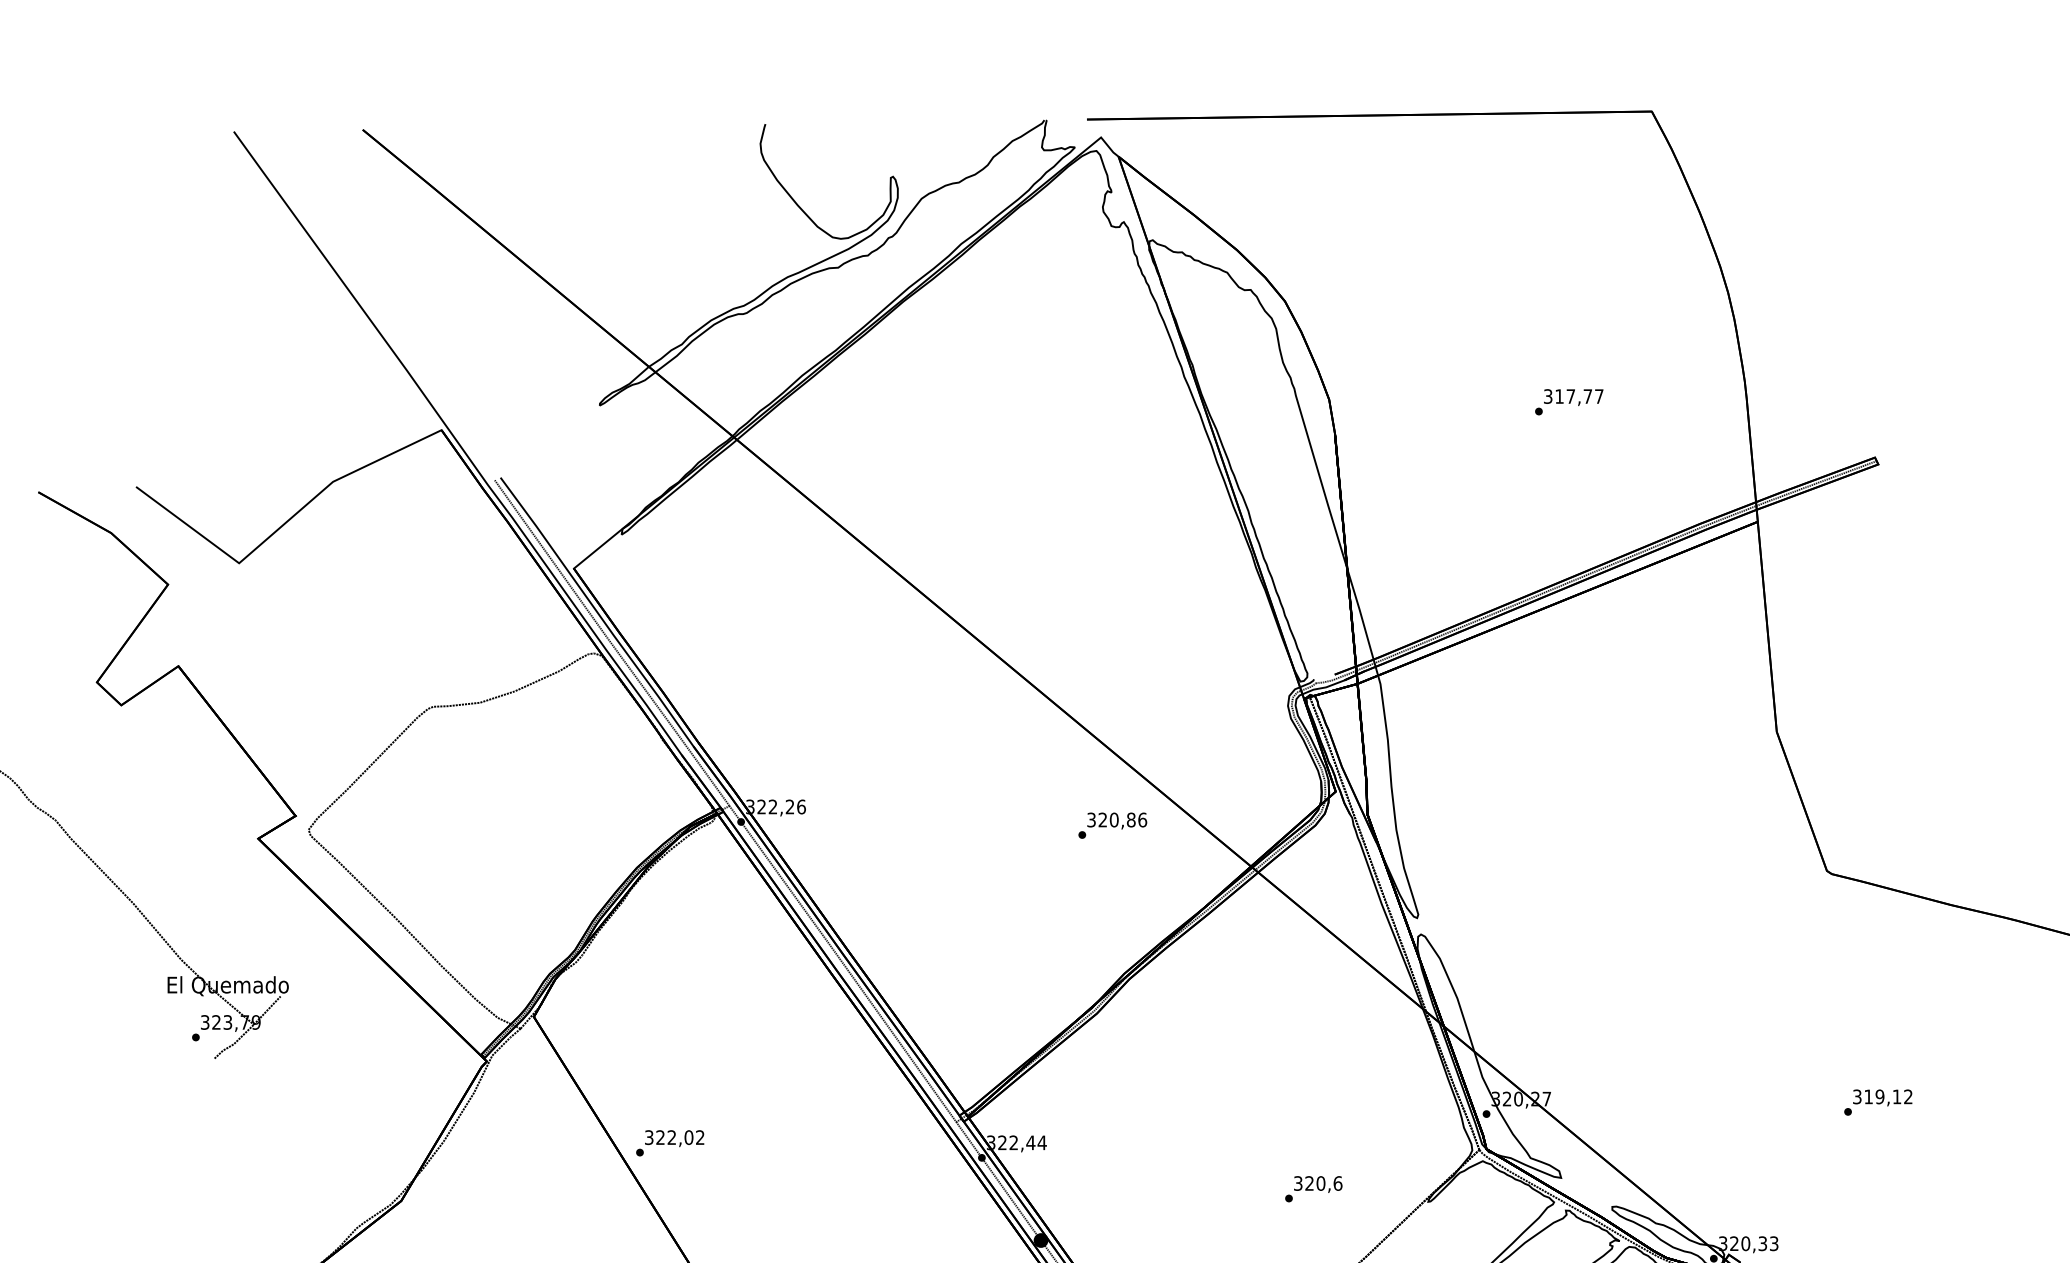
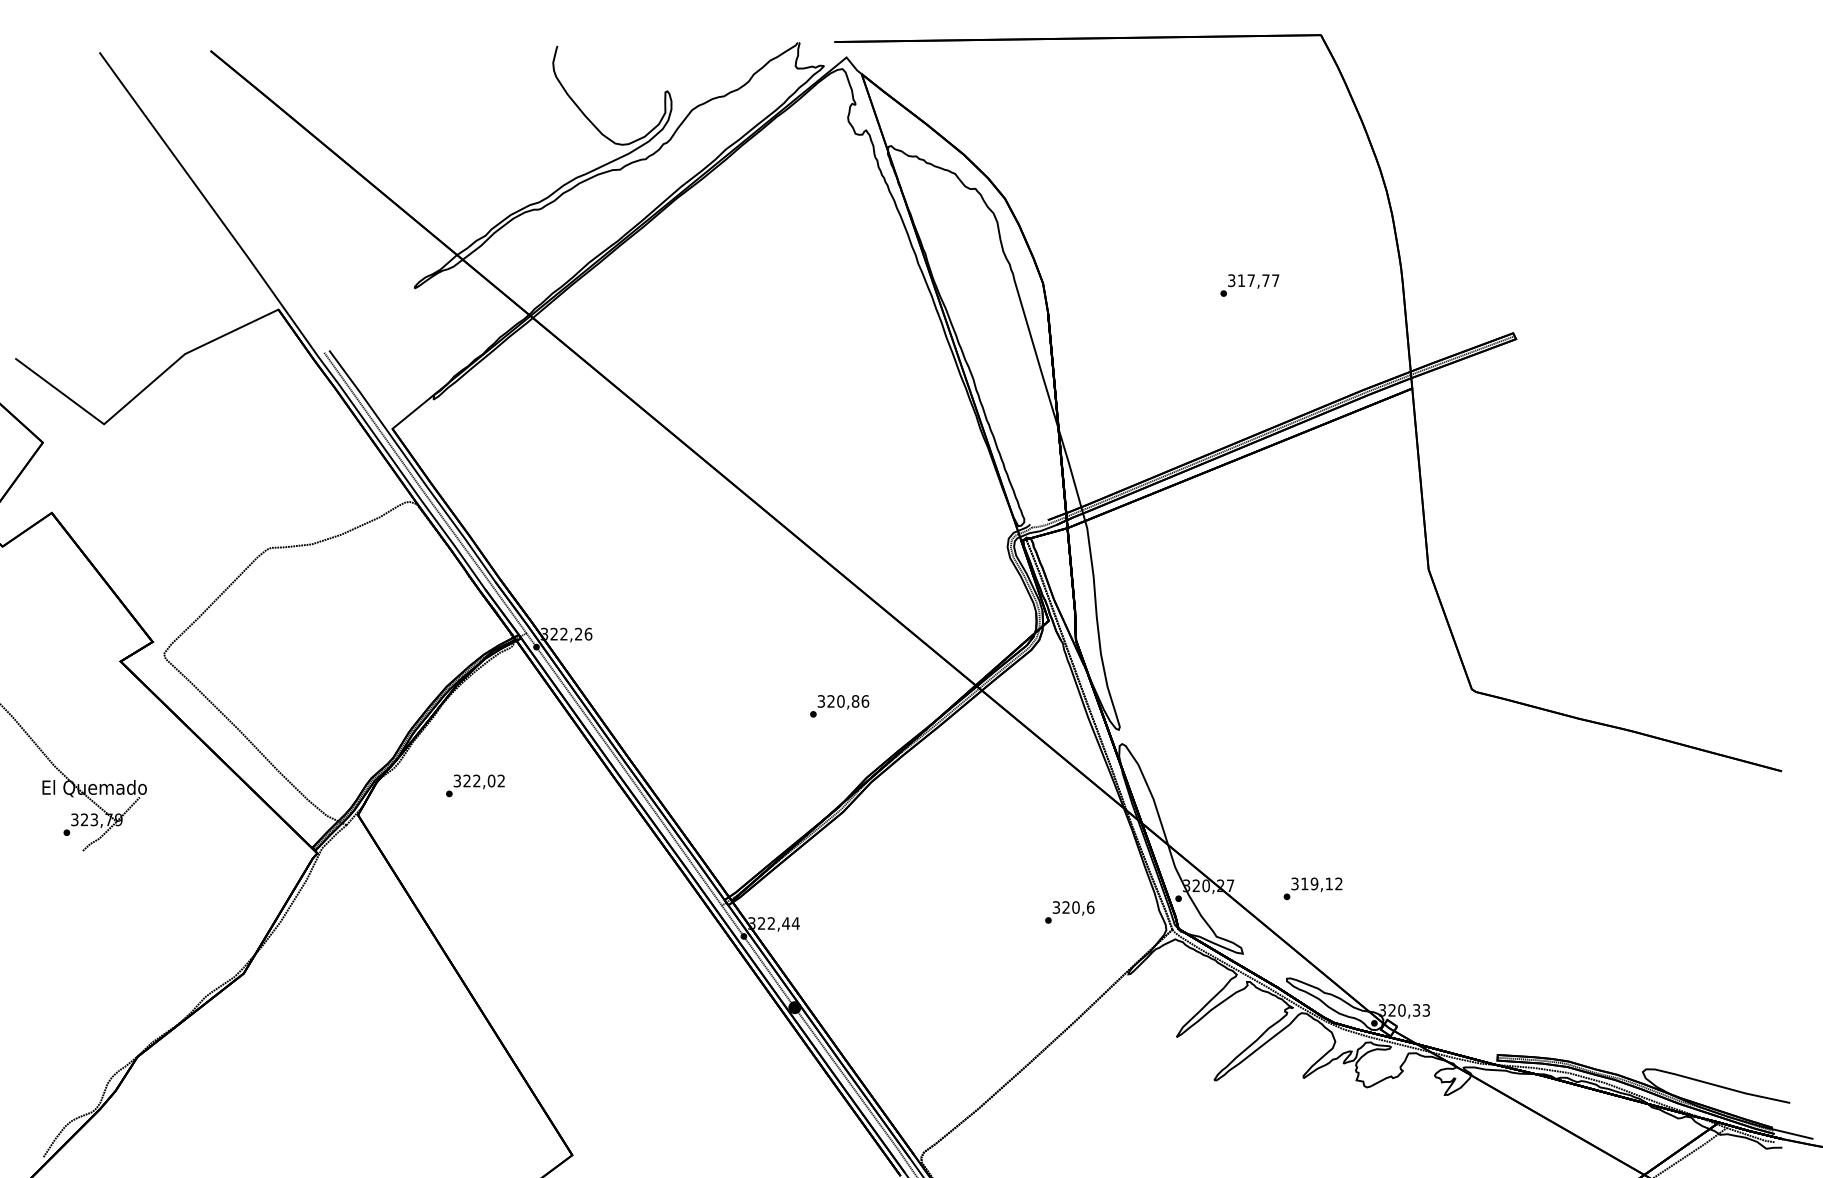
text: (1112, 825) -> (839, 706), moved
text: (1877, 1102) -> (1312, 888), moved
text: (670, 1142) -> (475, 785), moved
text: (1313, 1189) -> (1069, 912), moved

